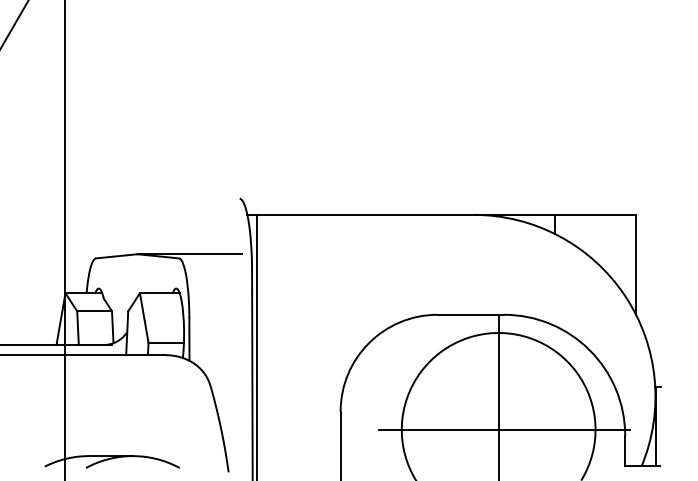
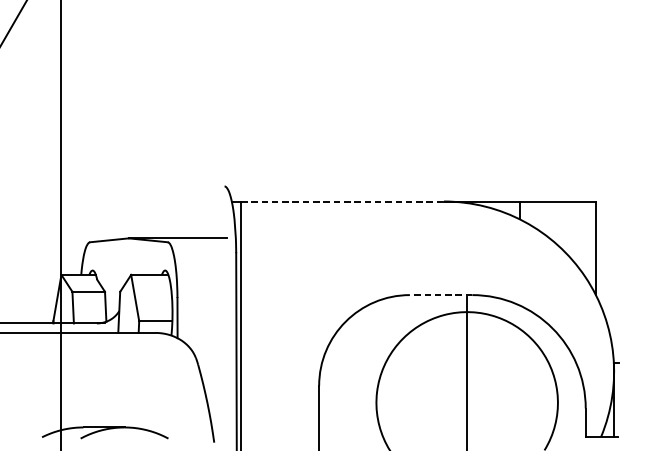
line: (365, 214) -> (342, 201), solid -> dashed
line: (470, 314) -> (440, 294), solid -> dashed
line: (504, 429) -> (472, 402), removed

